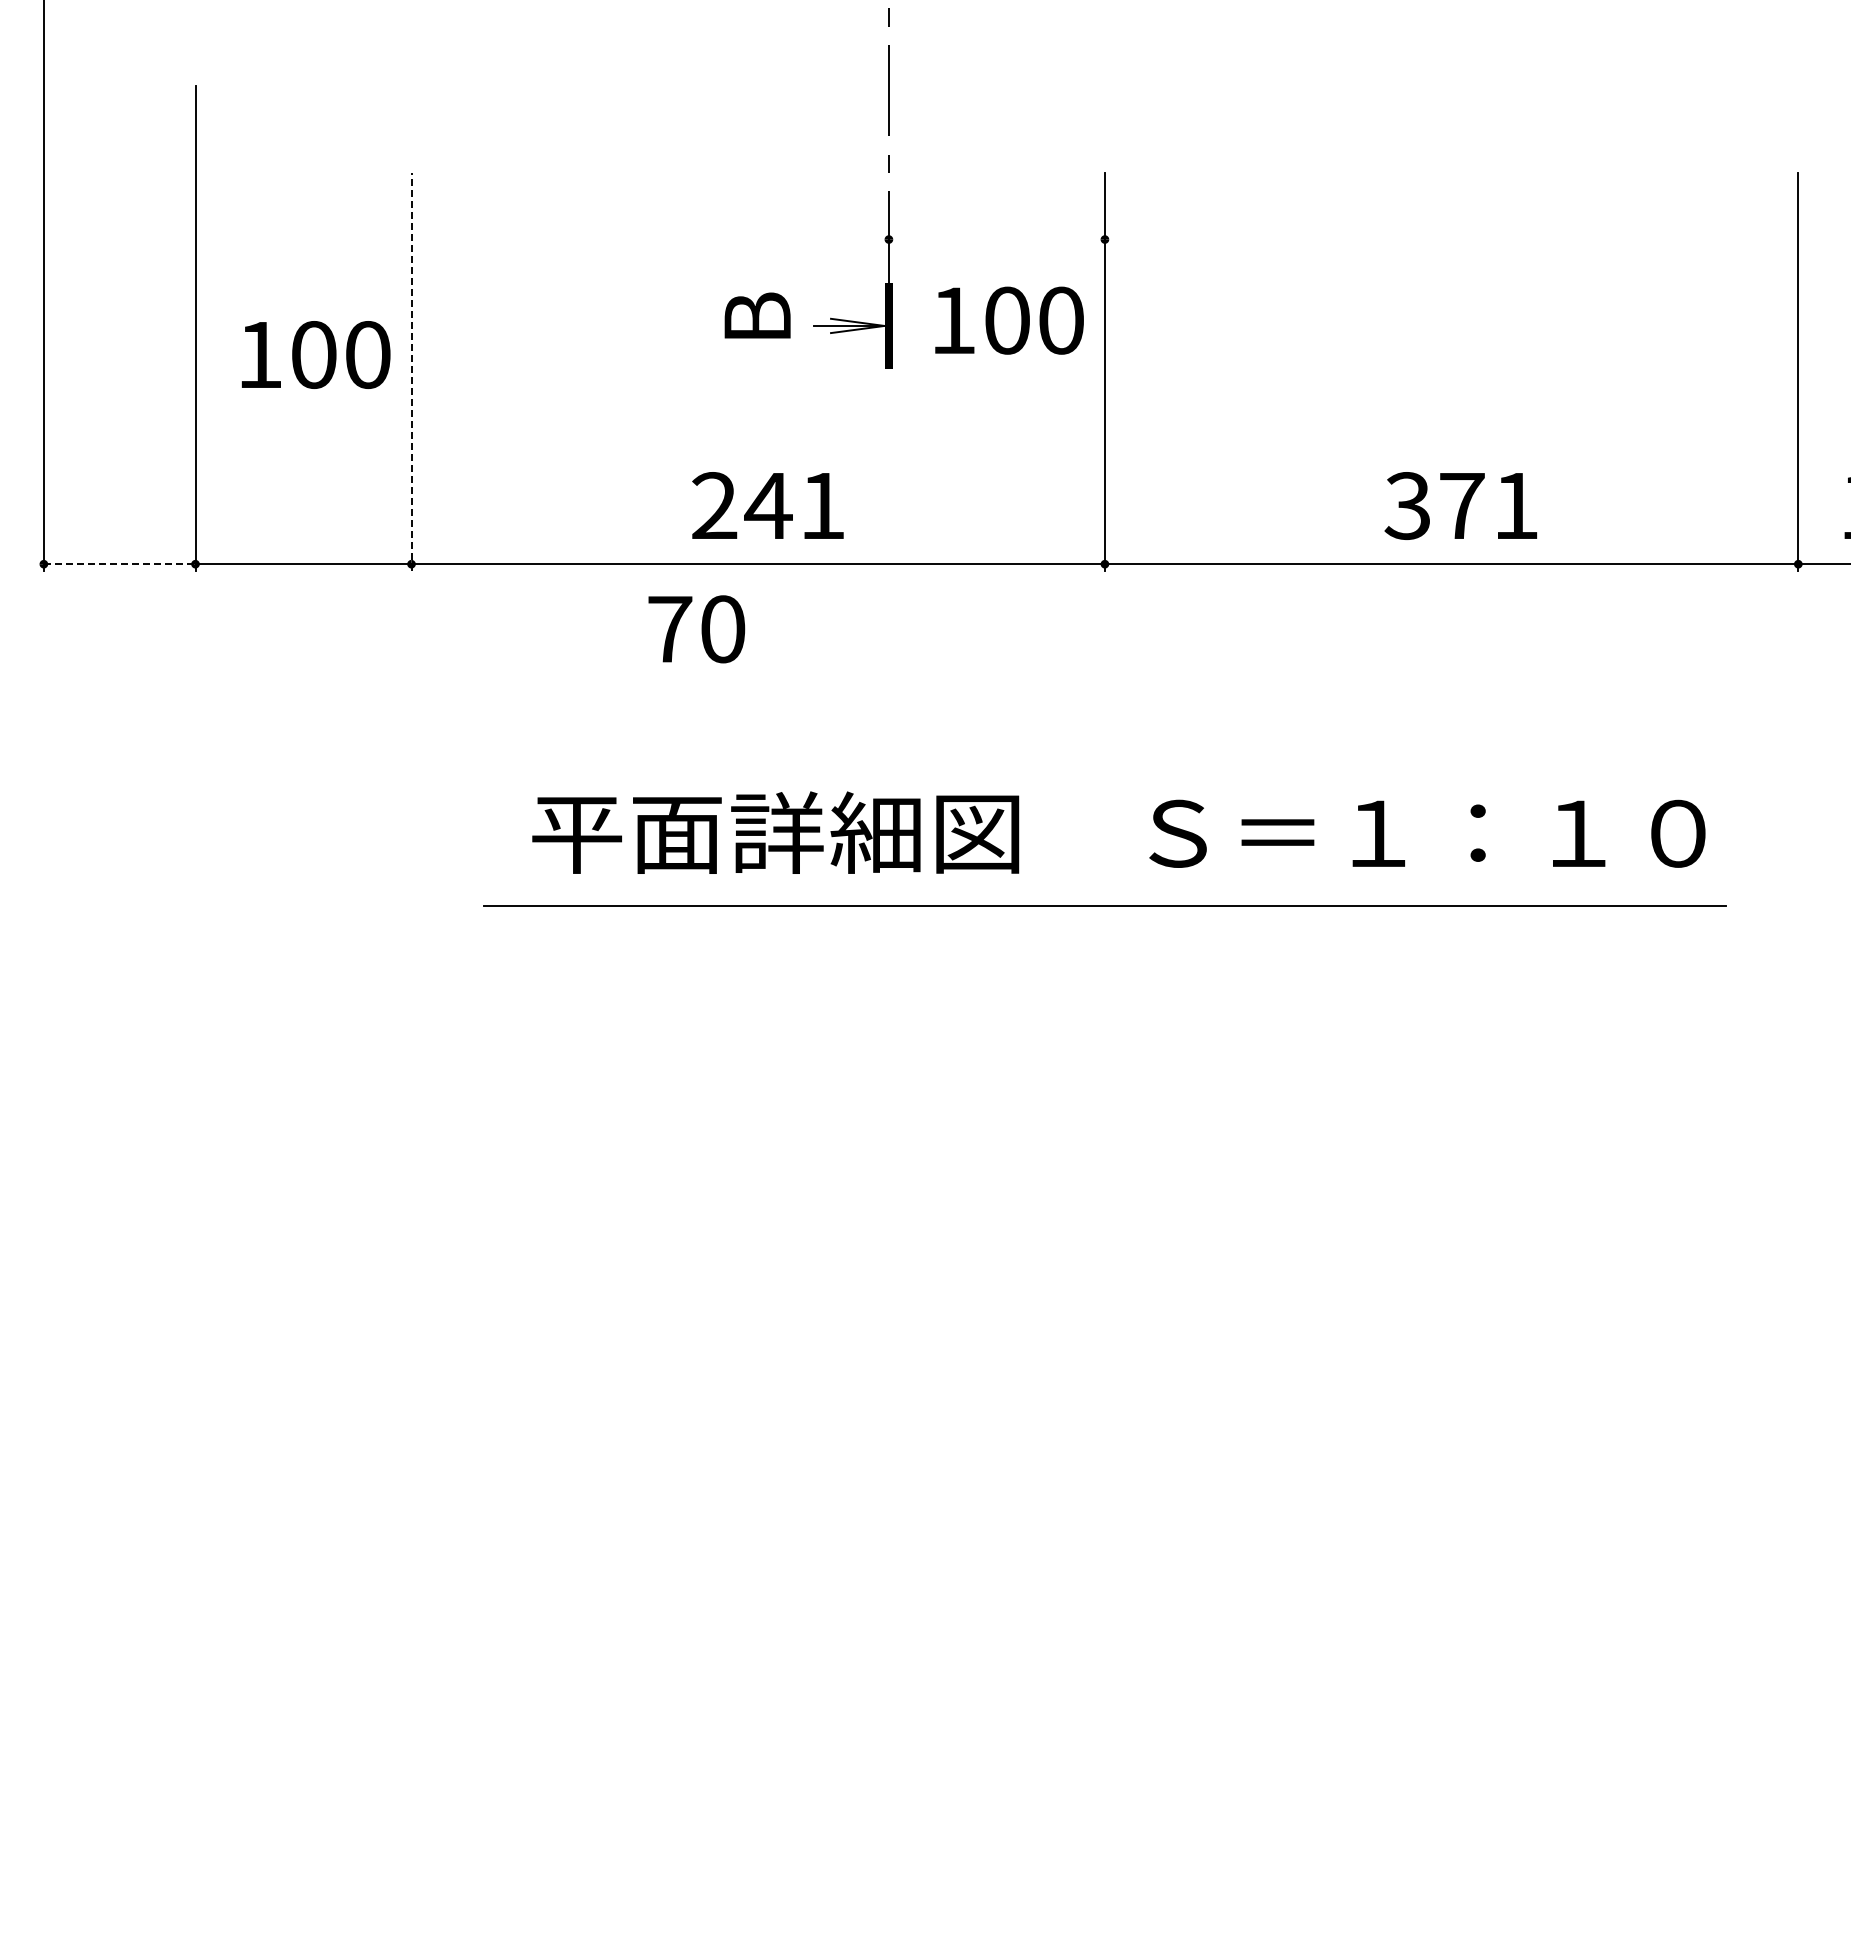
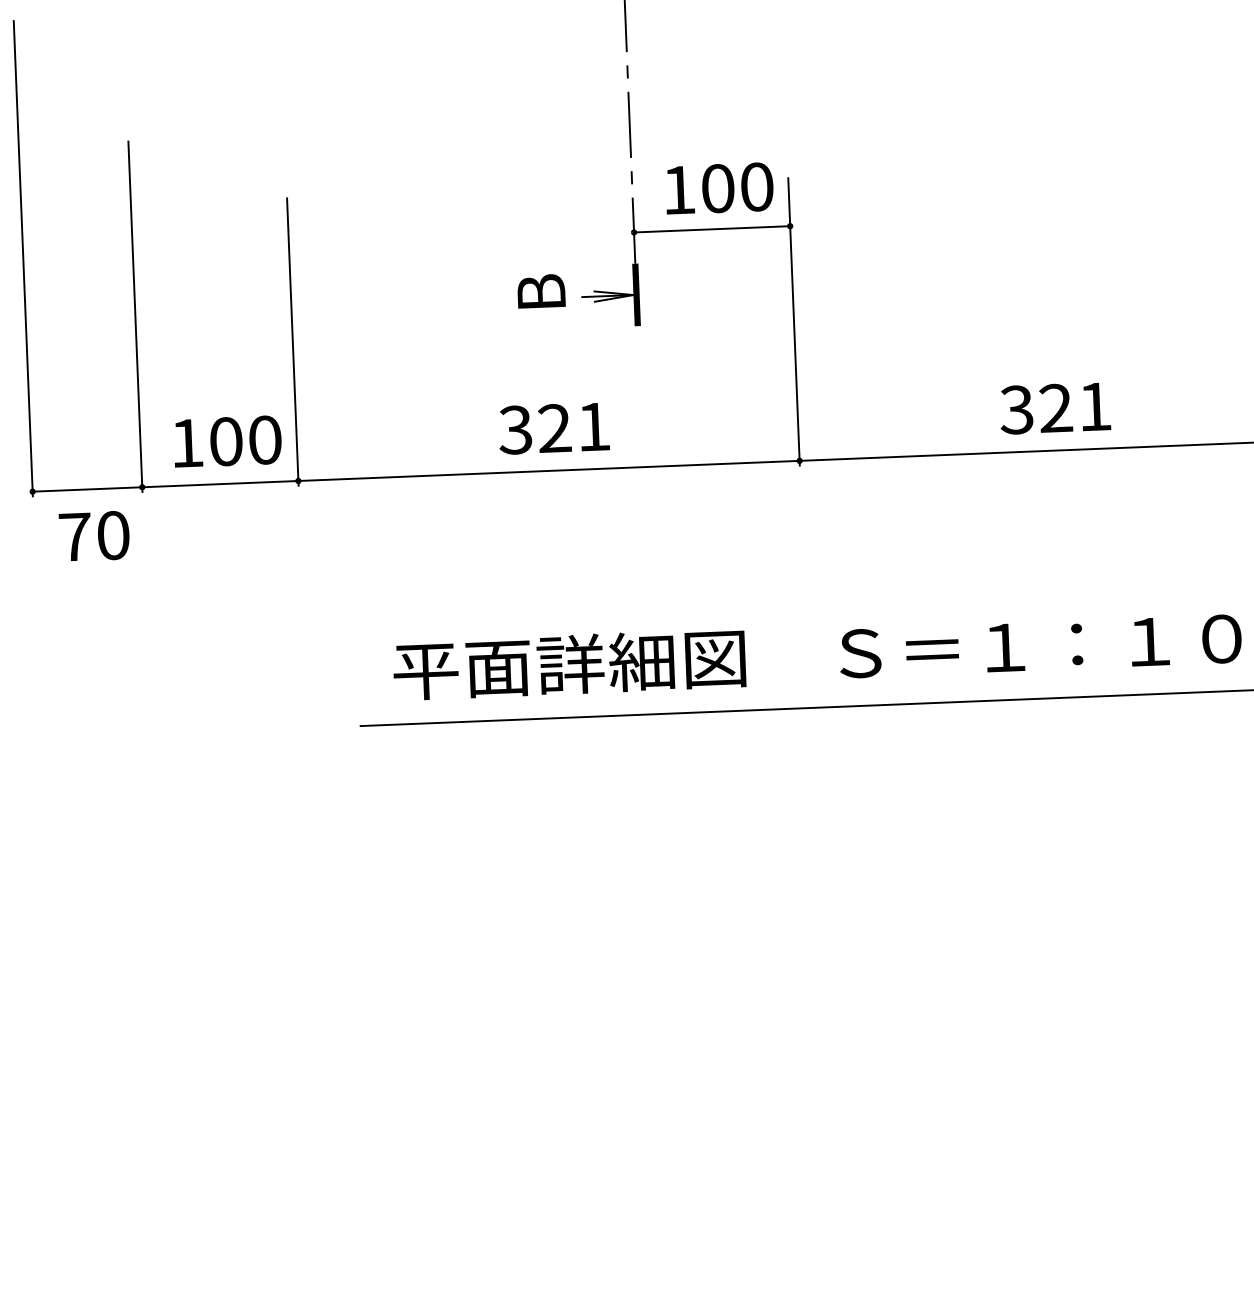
line: (996, 239) -> (711, 229), added
text: (1009, 320) -> (719, 188), moved
text: (315, 354) -> (227, 441), moved
line: (411, 371) -> (292, 341), dashed -> solid
text: (1461, 505) -> (1055, 408), 371 -> 321
text: (741, 506) -> (535, 429), 241 -> 321
line: (119, 564) -> (87, 489), dashed -> solid
text: (696, 629) -> (94, 536), moved

